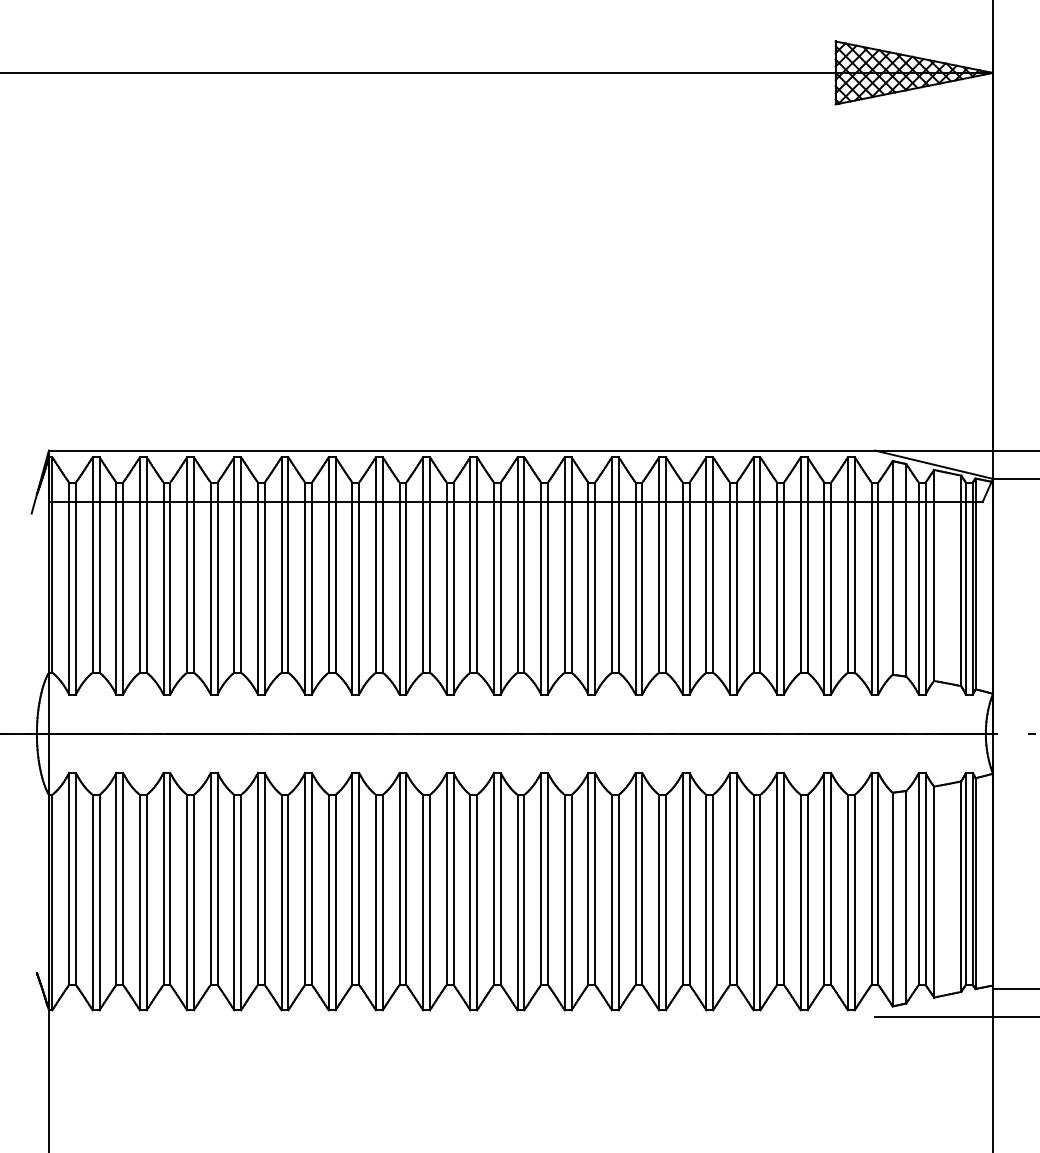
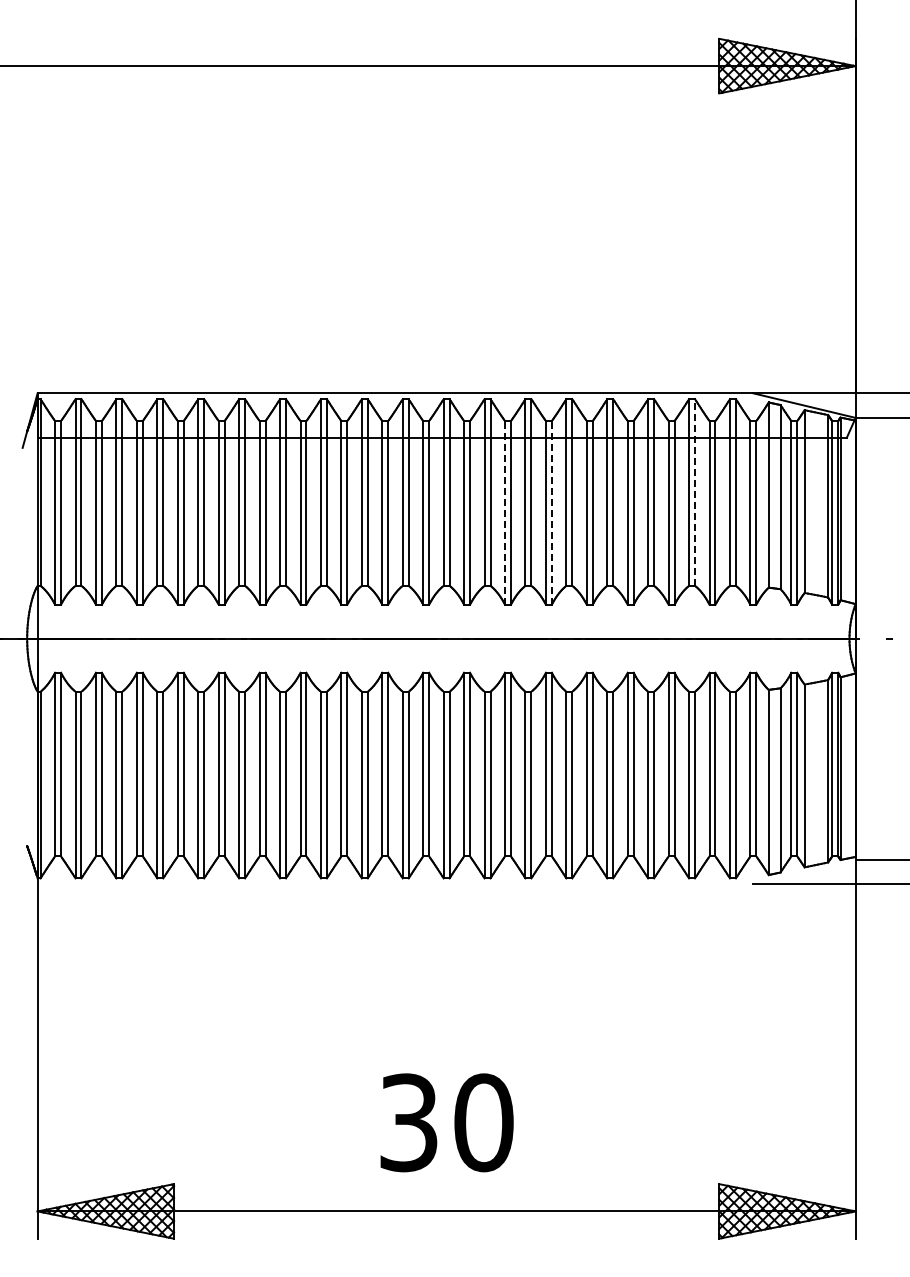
line: (808, 564) -> (695, 492), solid -> dashed
line: (588, 588) -> (505, 512), solid -> dashed
line: (641, 588) -> (551, 512), solid -> dashed

